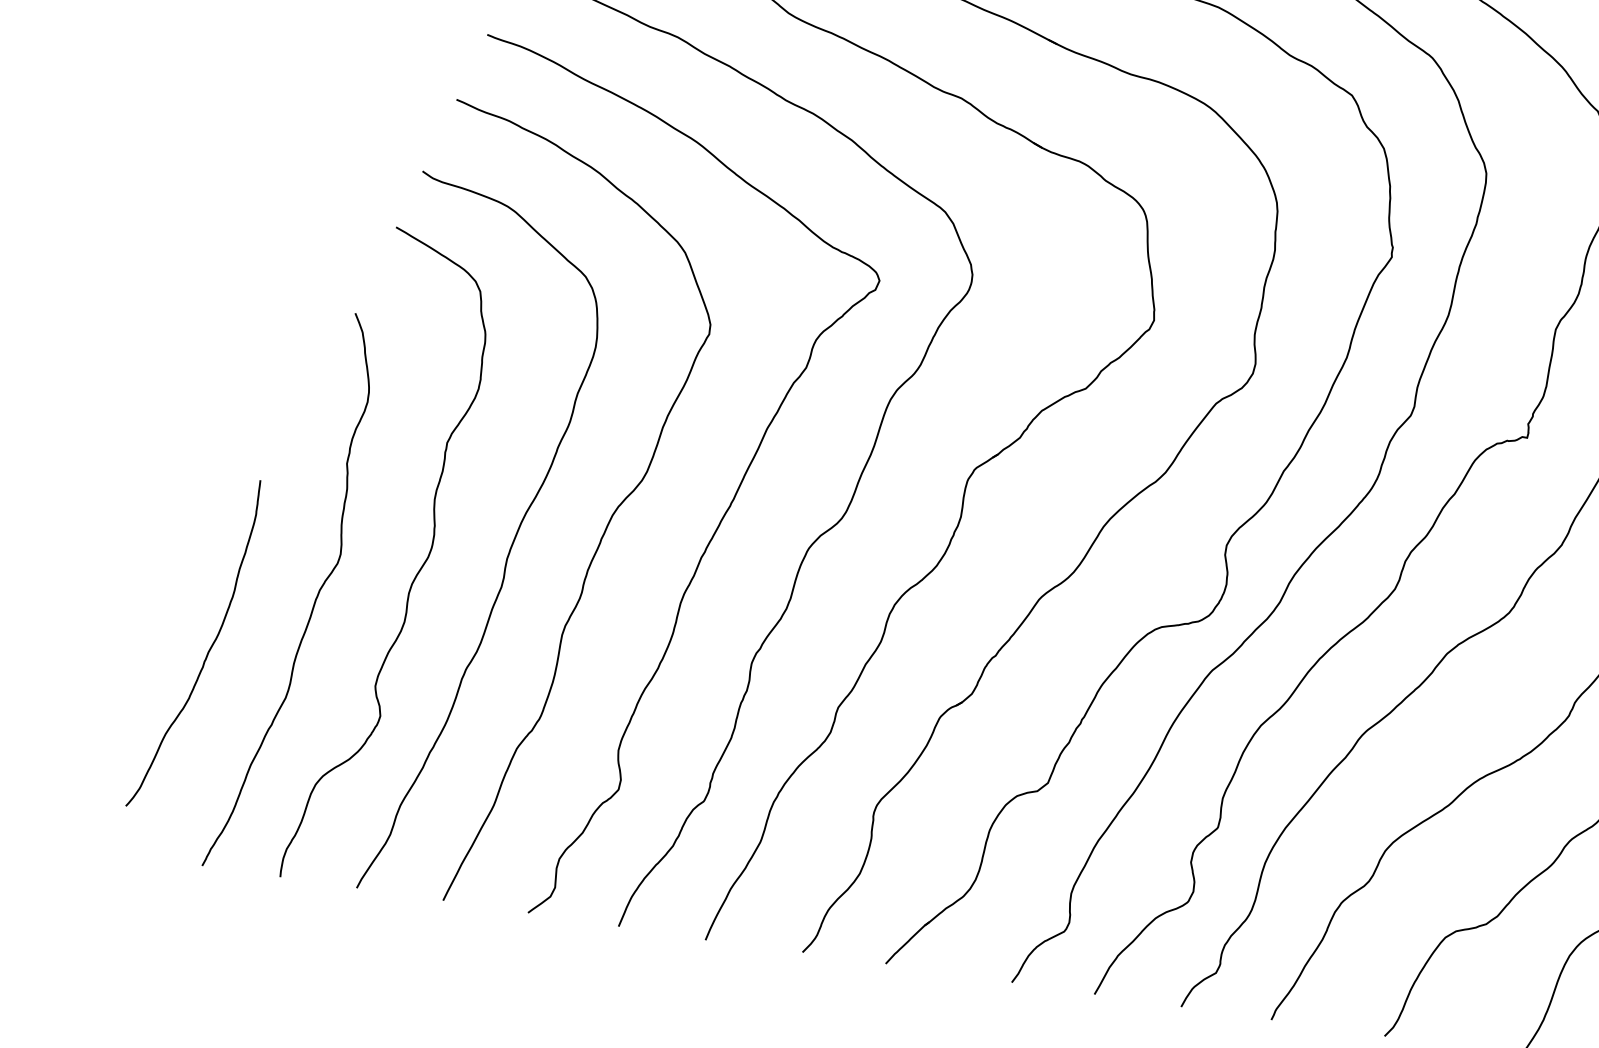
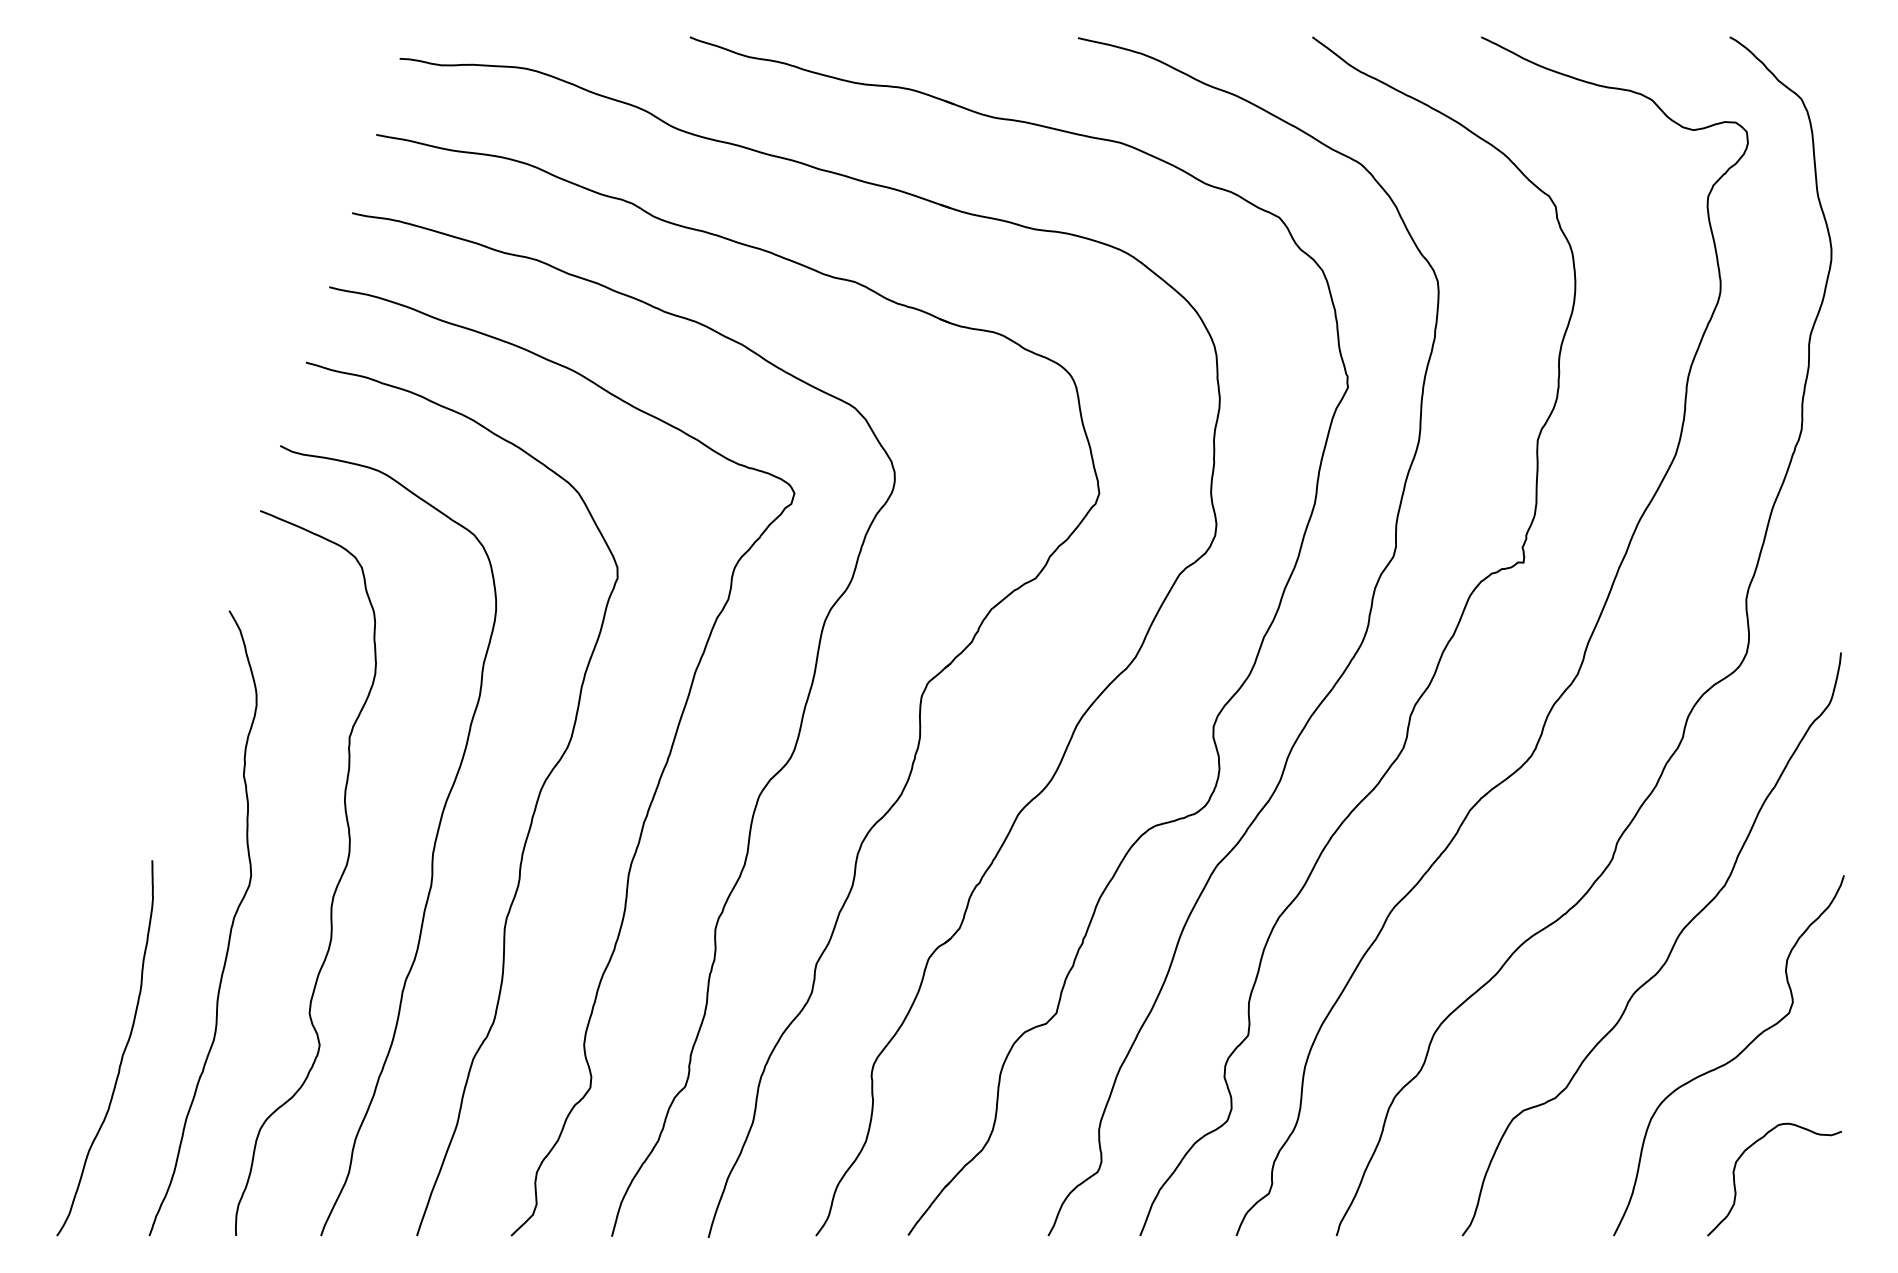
curve: (207, 652) -> (121, 1055), moved

